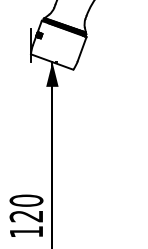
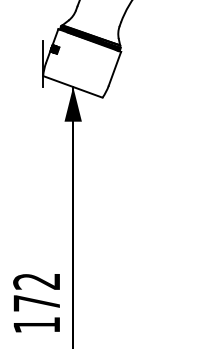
text: (26, 207) -> (36, 291), 120 -> 172

